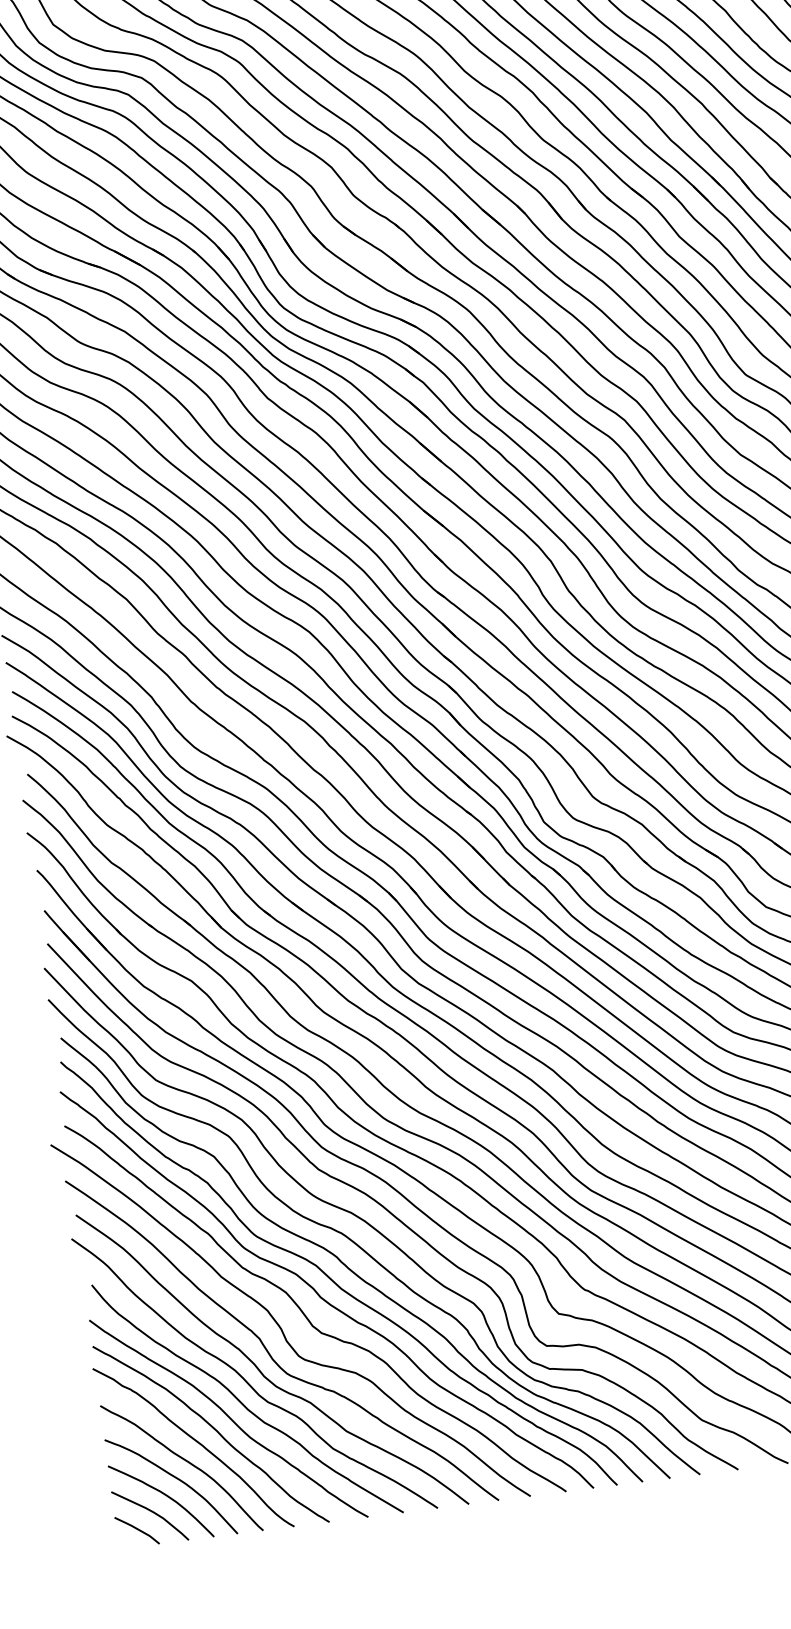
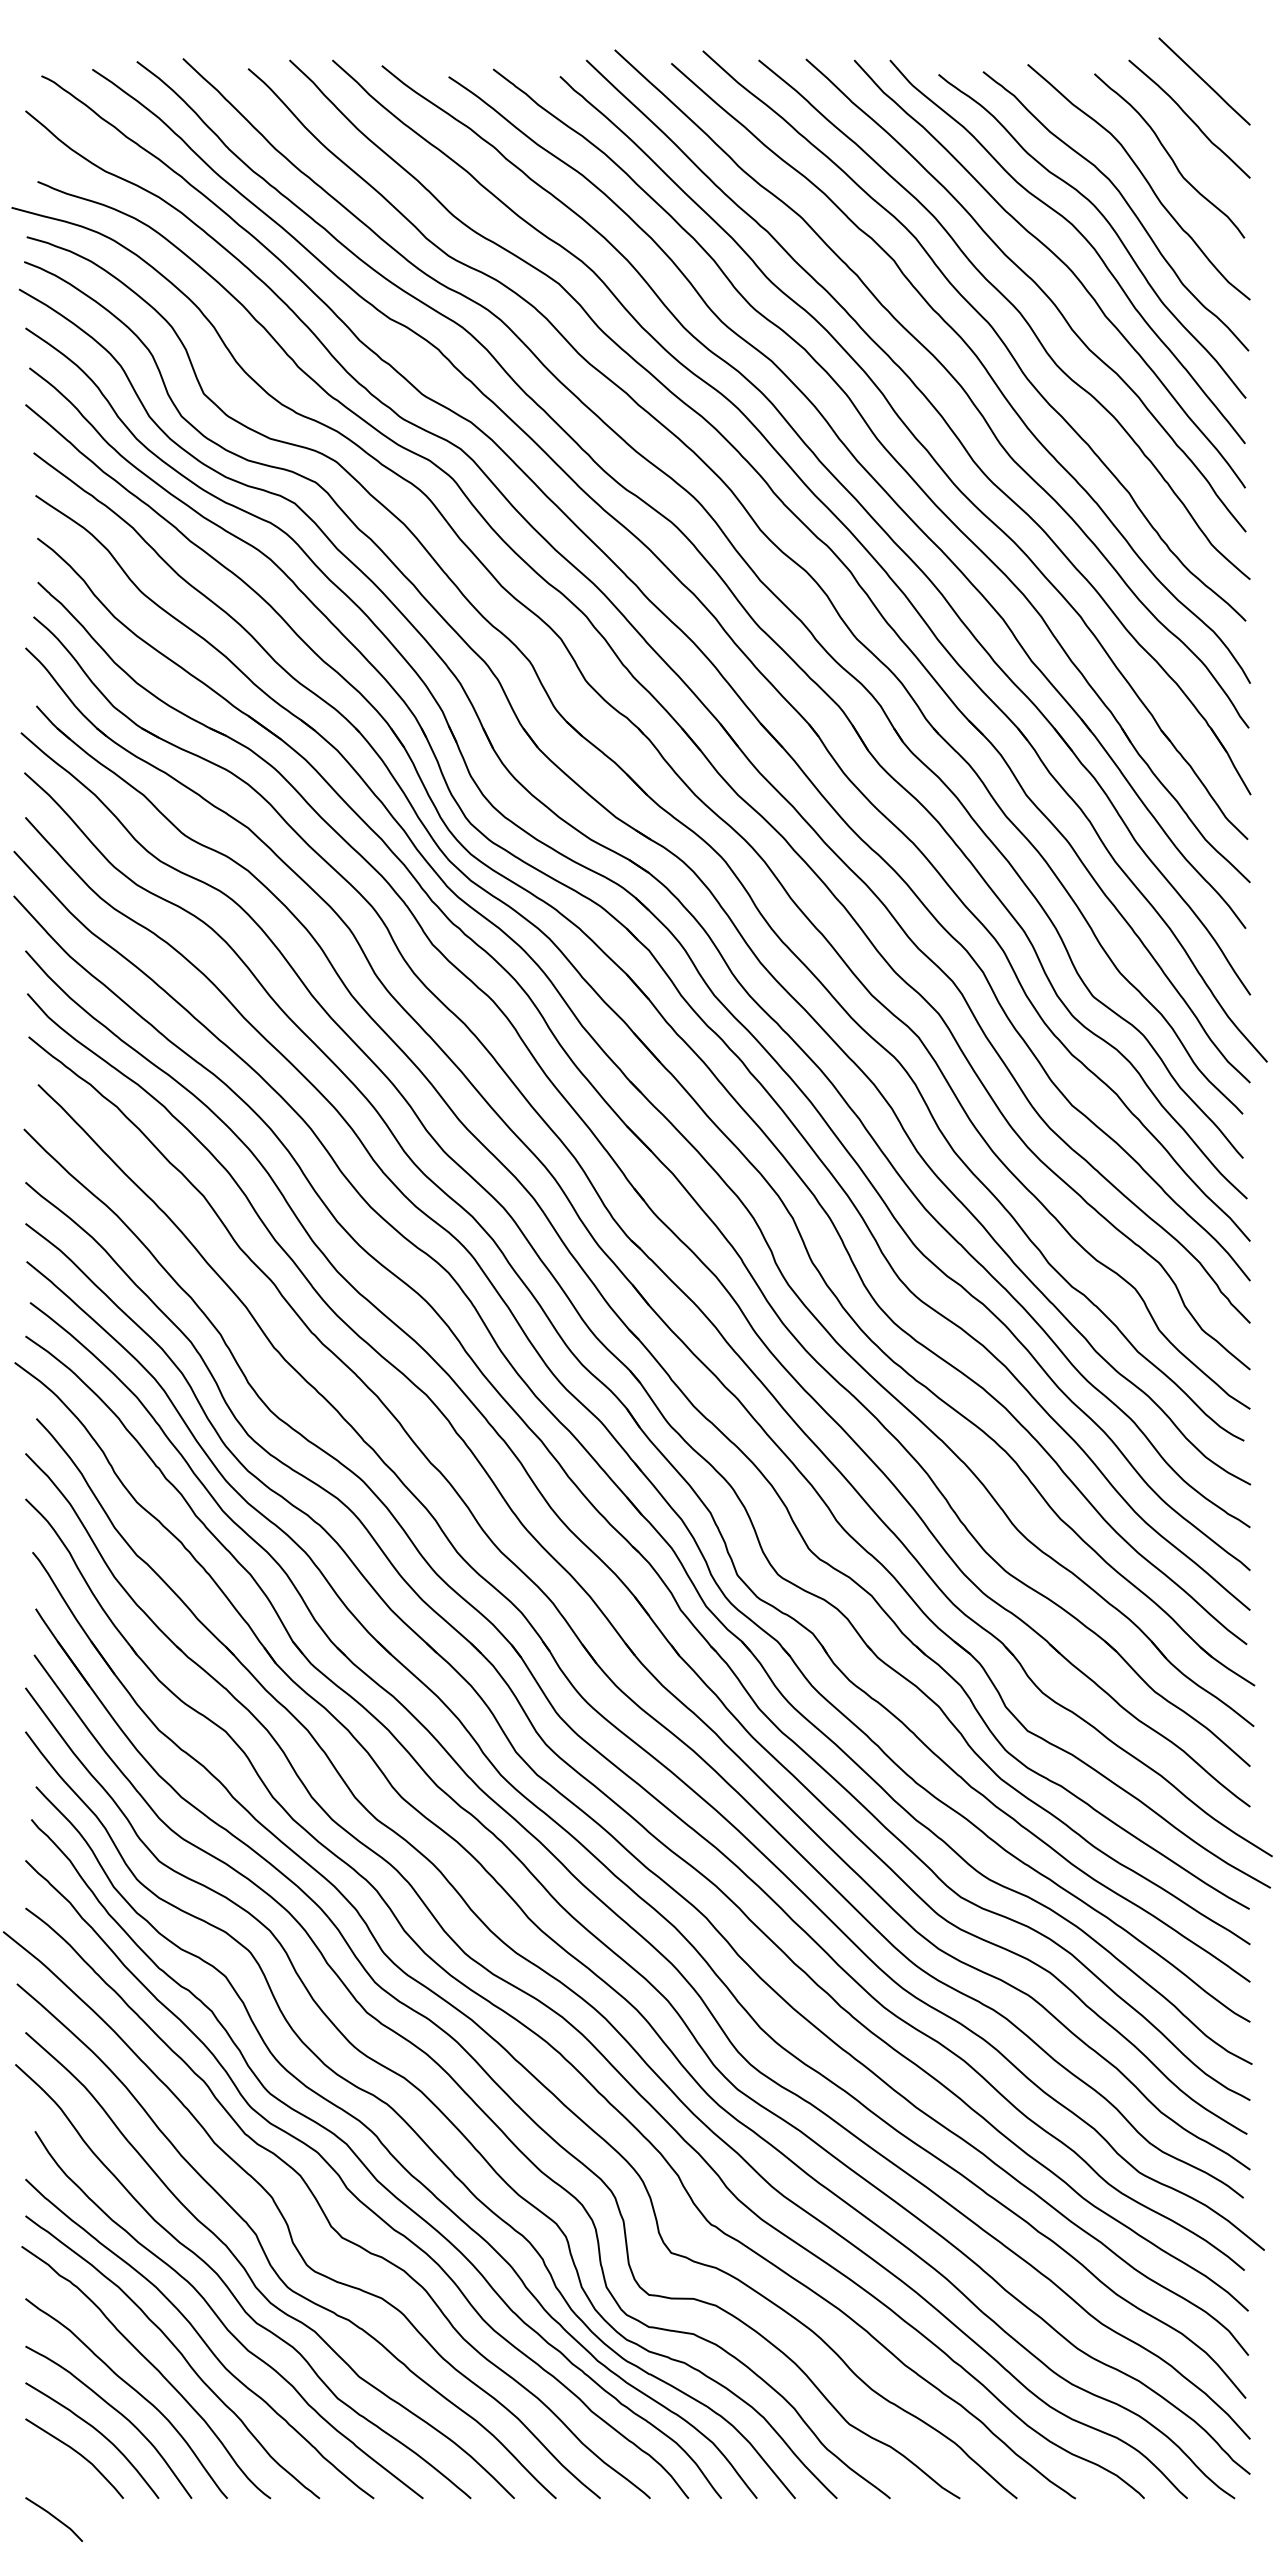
curve: (137, 1529) -> (54, 2518), moved

